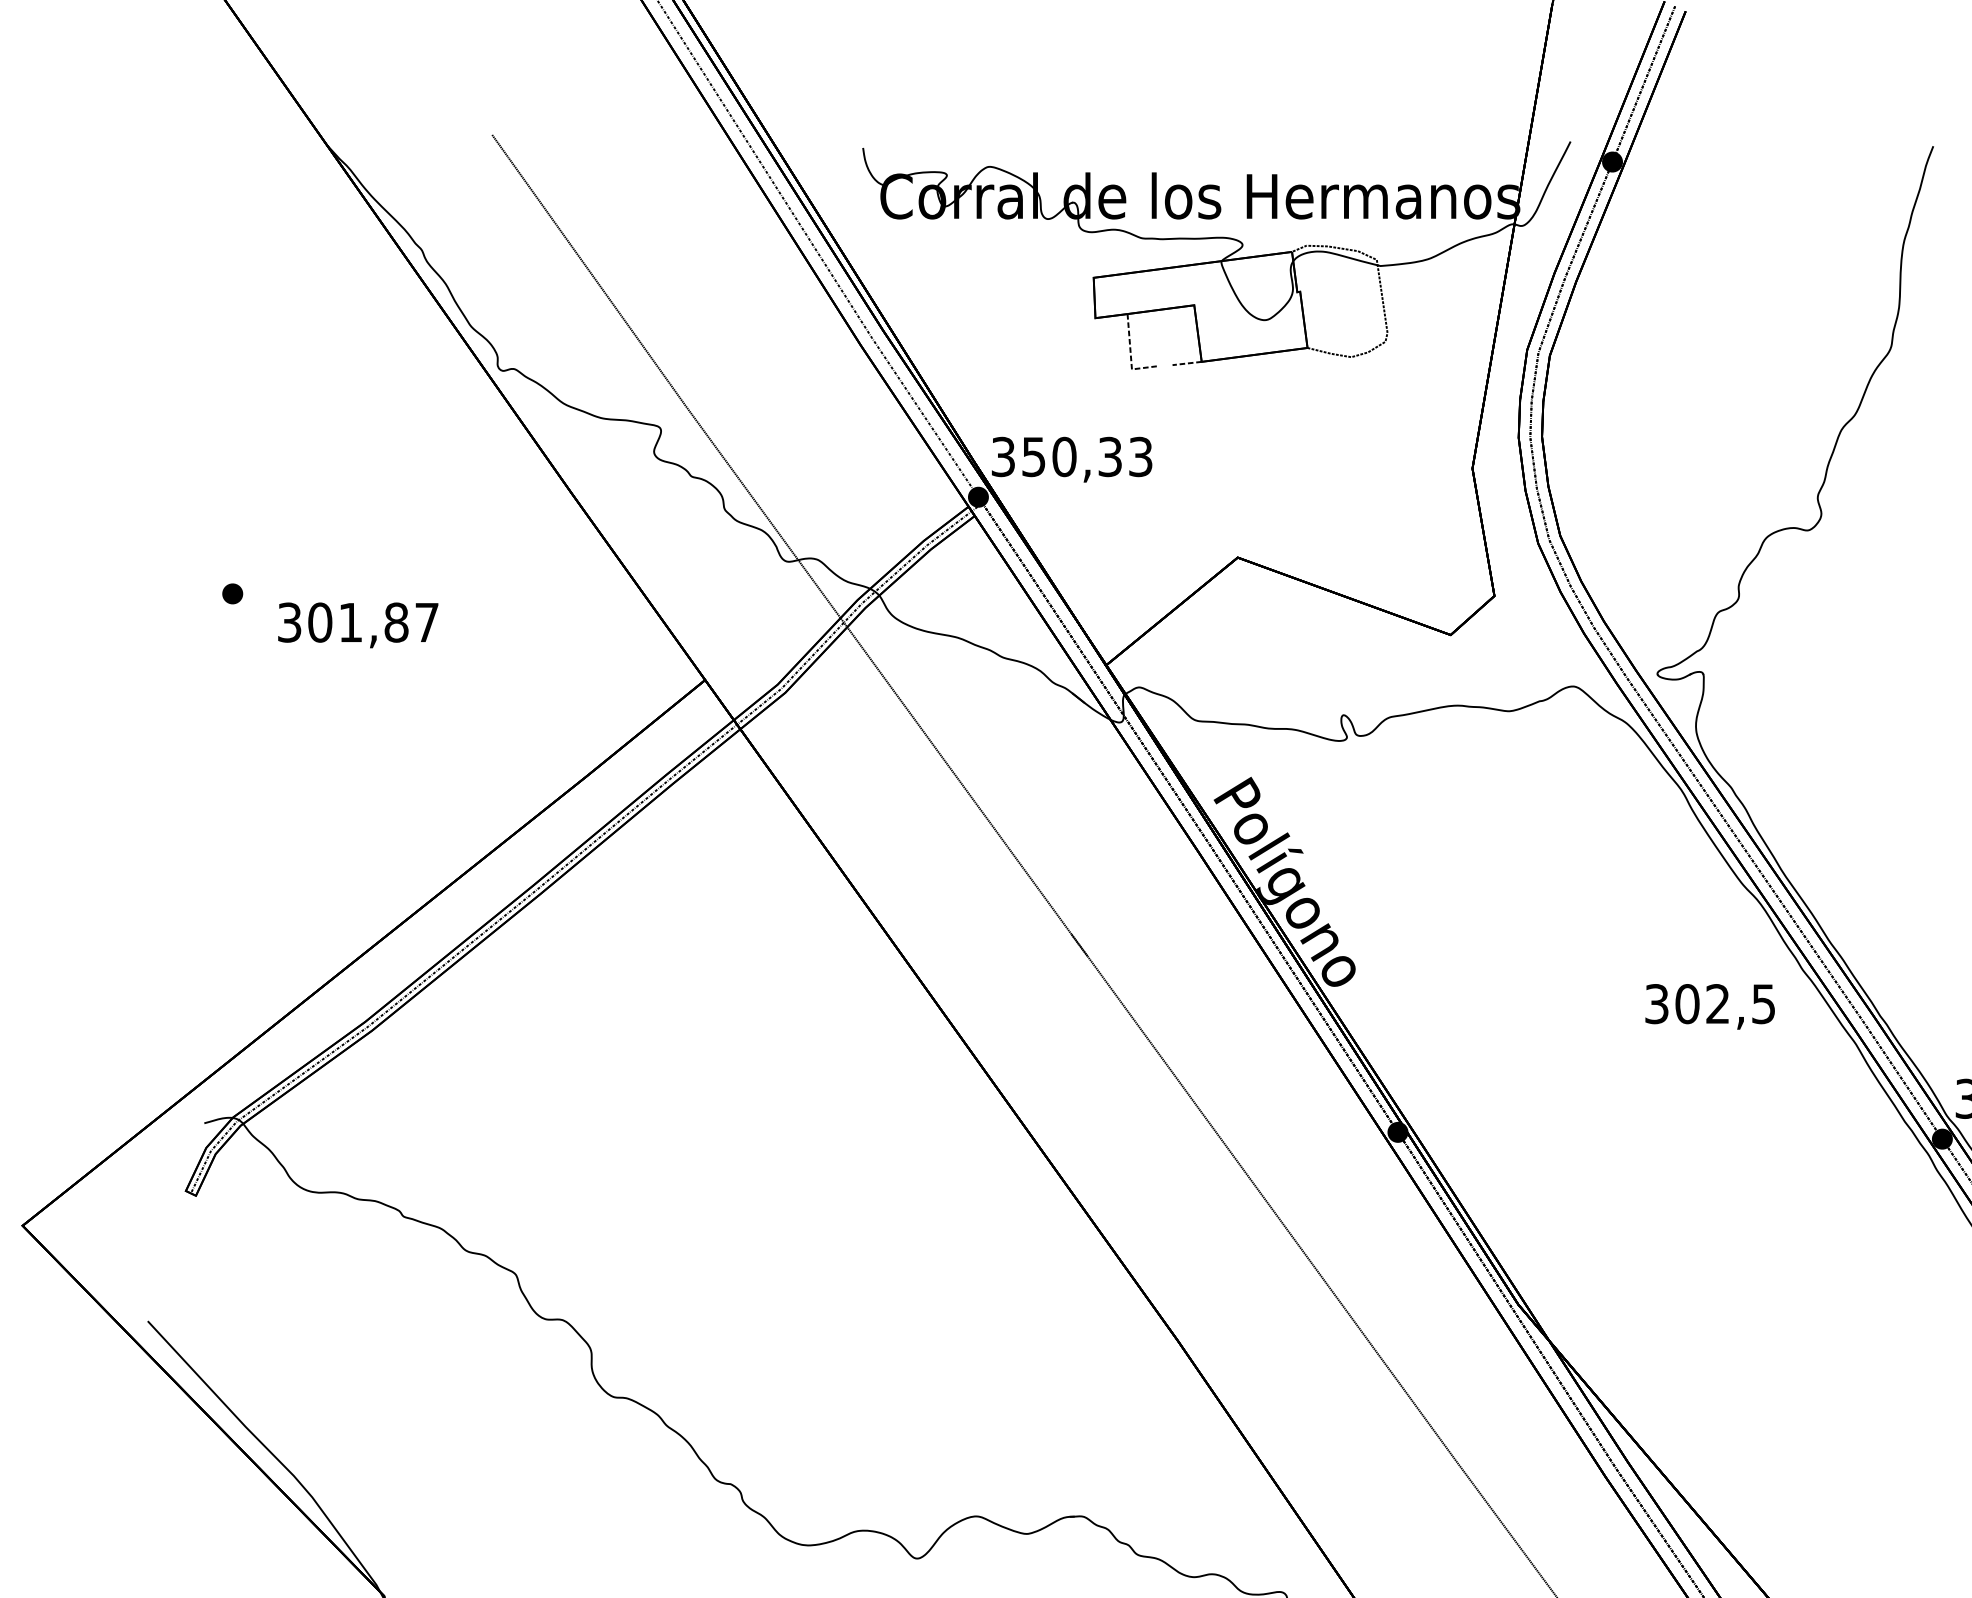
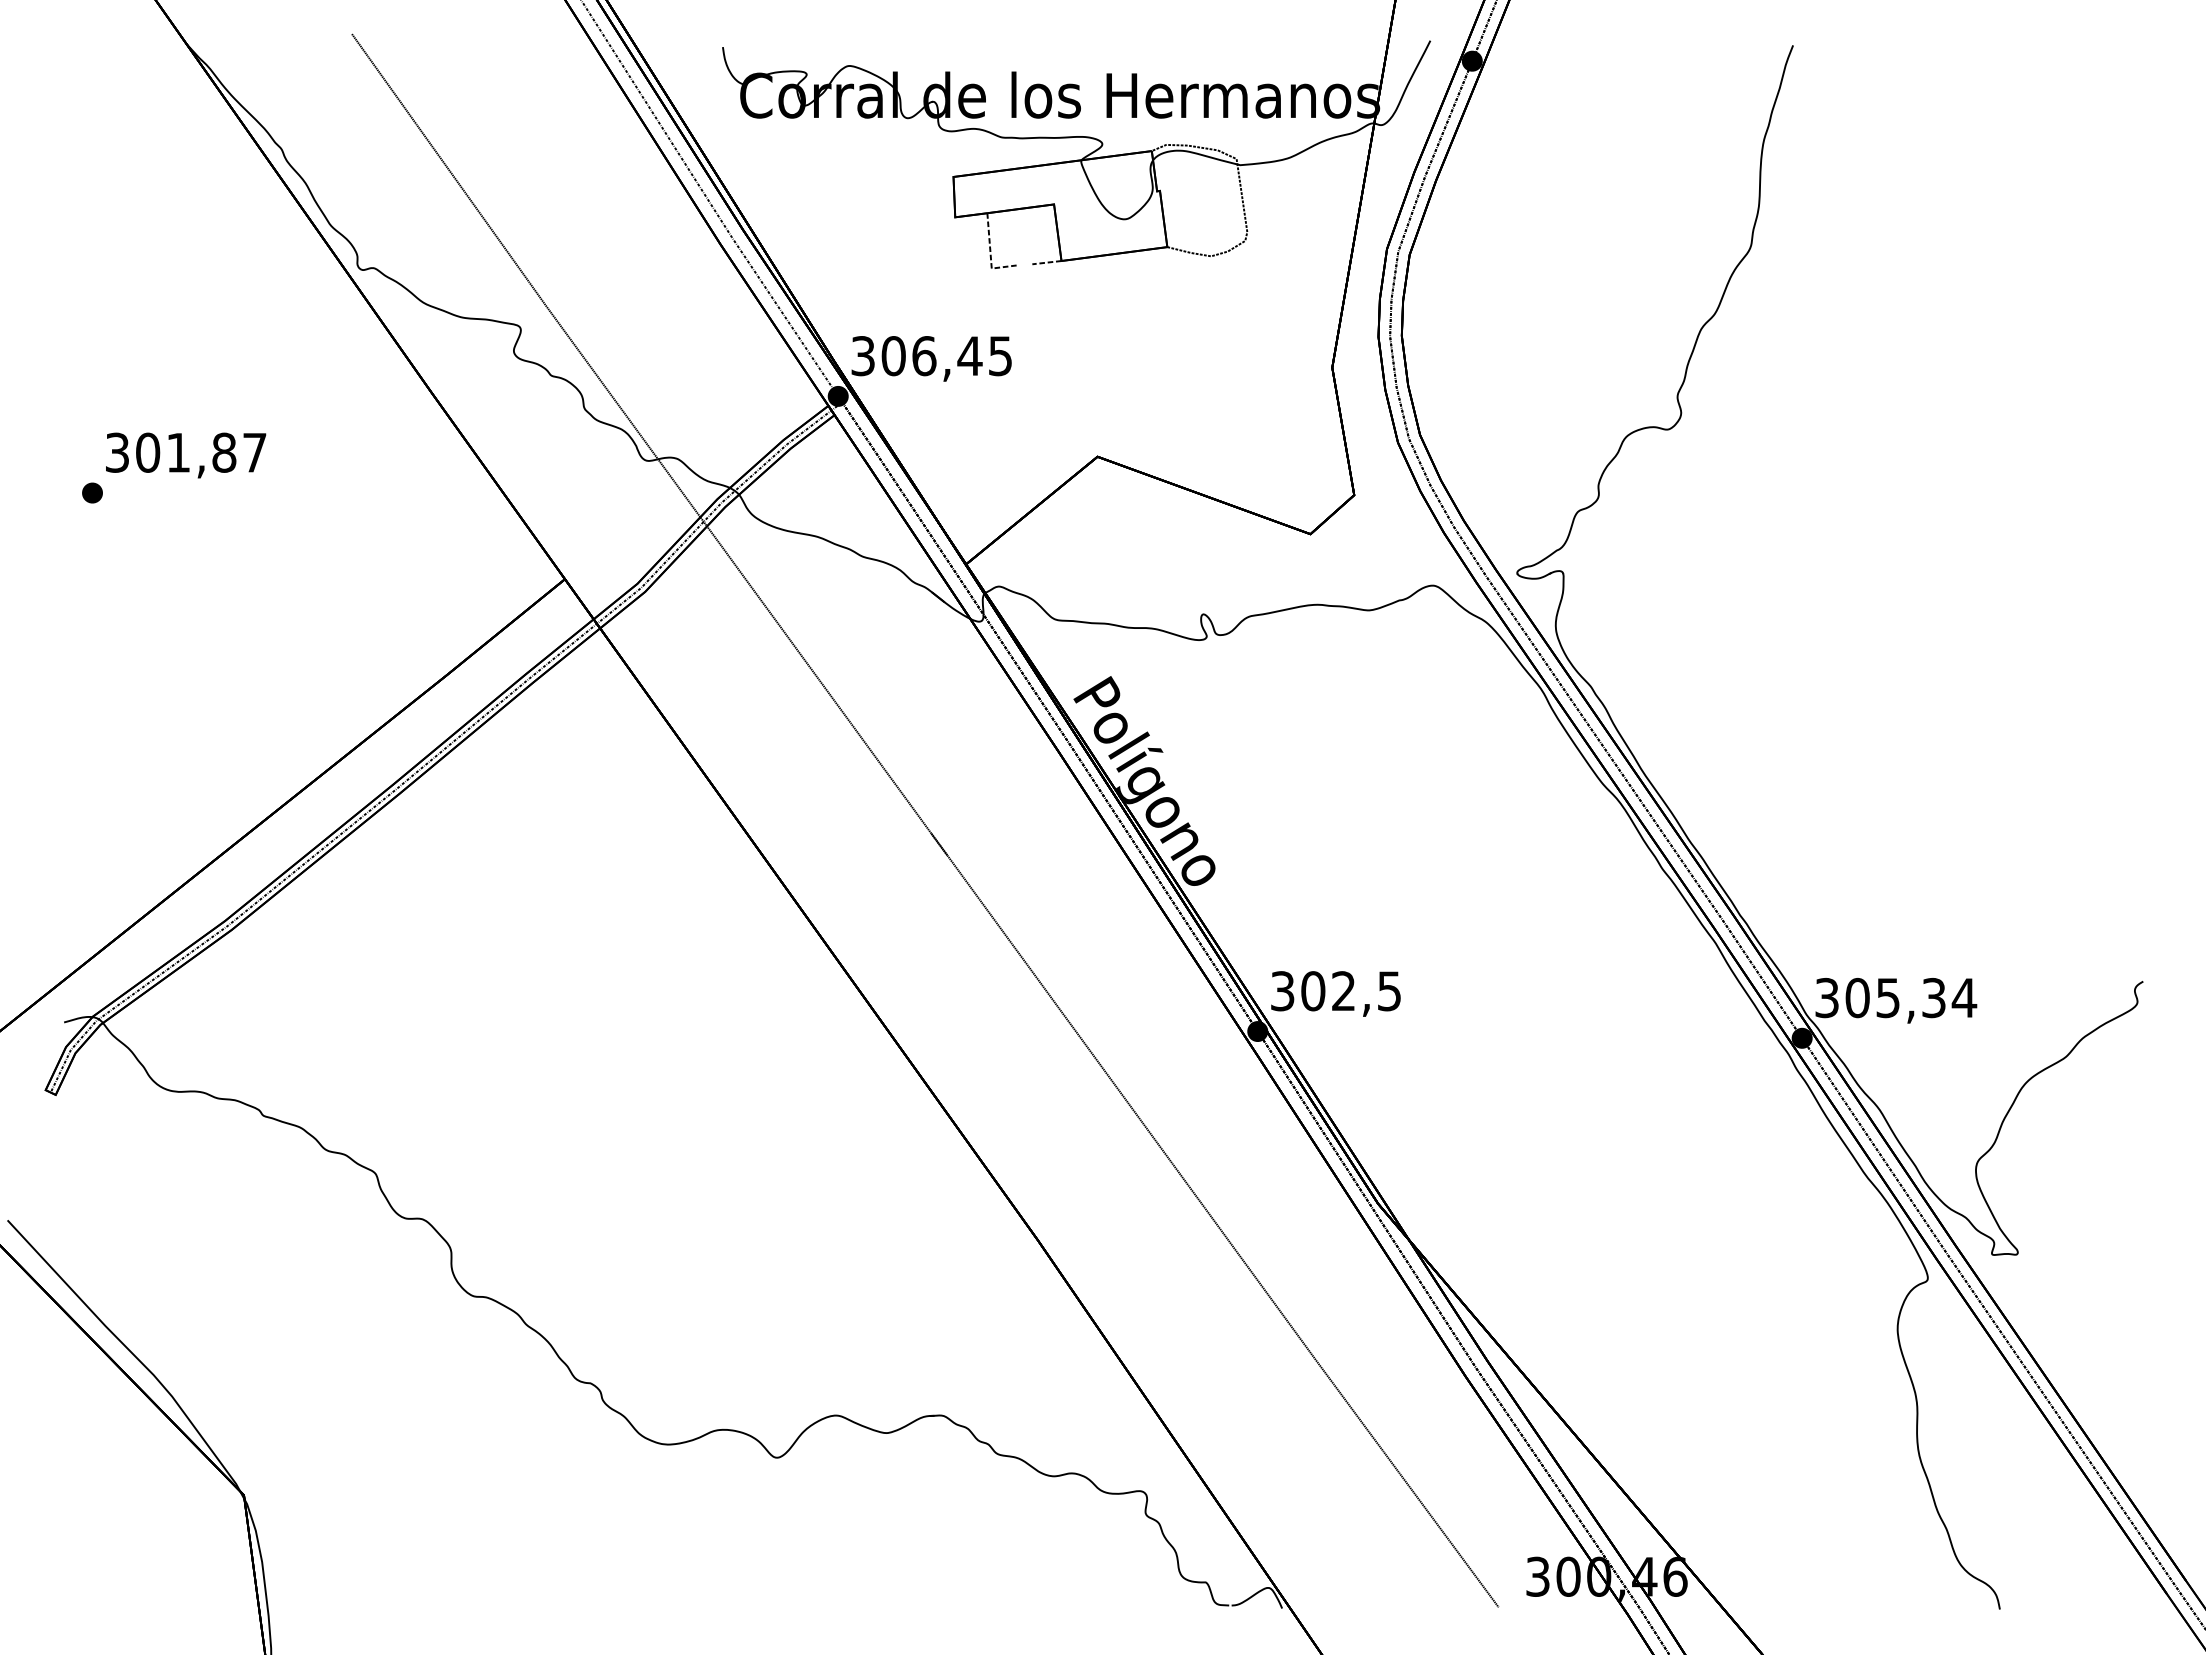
text: (1086, 457) -> (946, 356), 350,33 -> 306,45
text: (358, 625) -> (186, 455), moved
text: (1709, 1006) -> (1335, 993), moved

